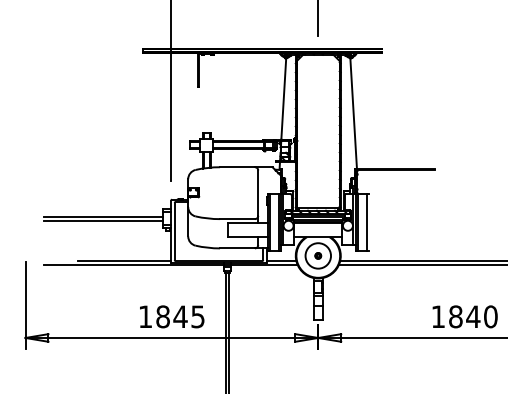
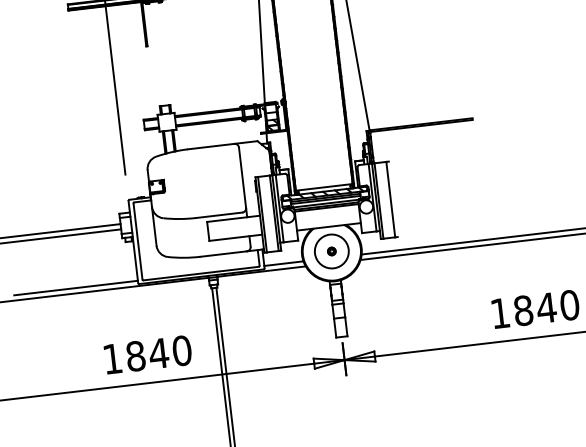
text: (197, 316) -> (181, 350), 1845 -> 1840

